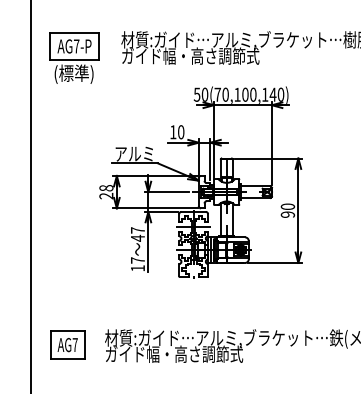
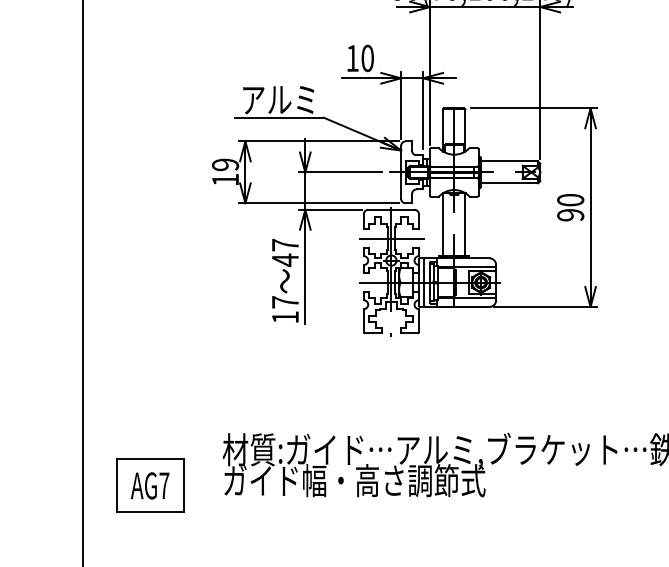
text: (106, 192) -> (225, 172), 28 -> 19
part: (67, 344) -> (149, 484), moved

